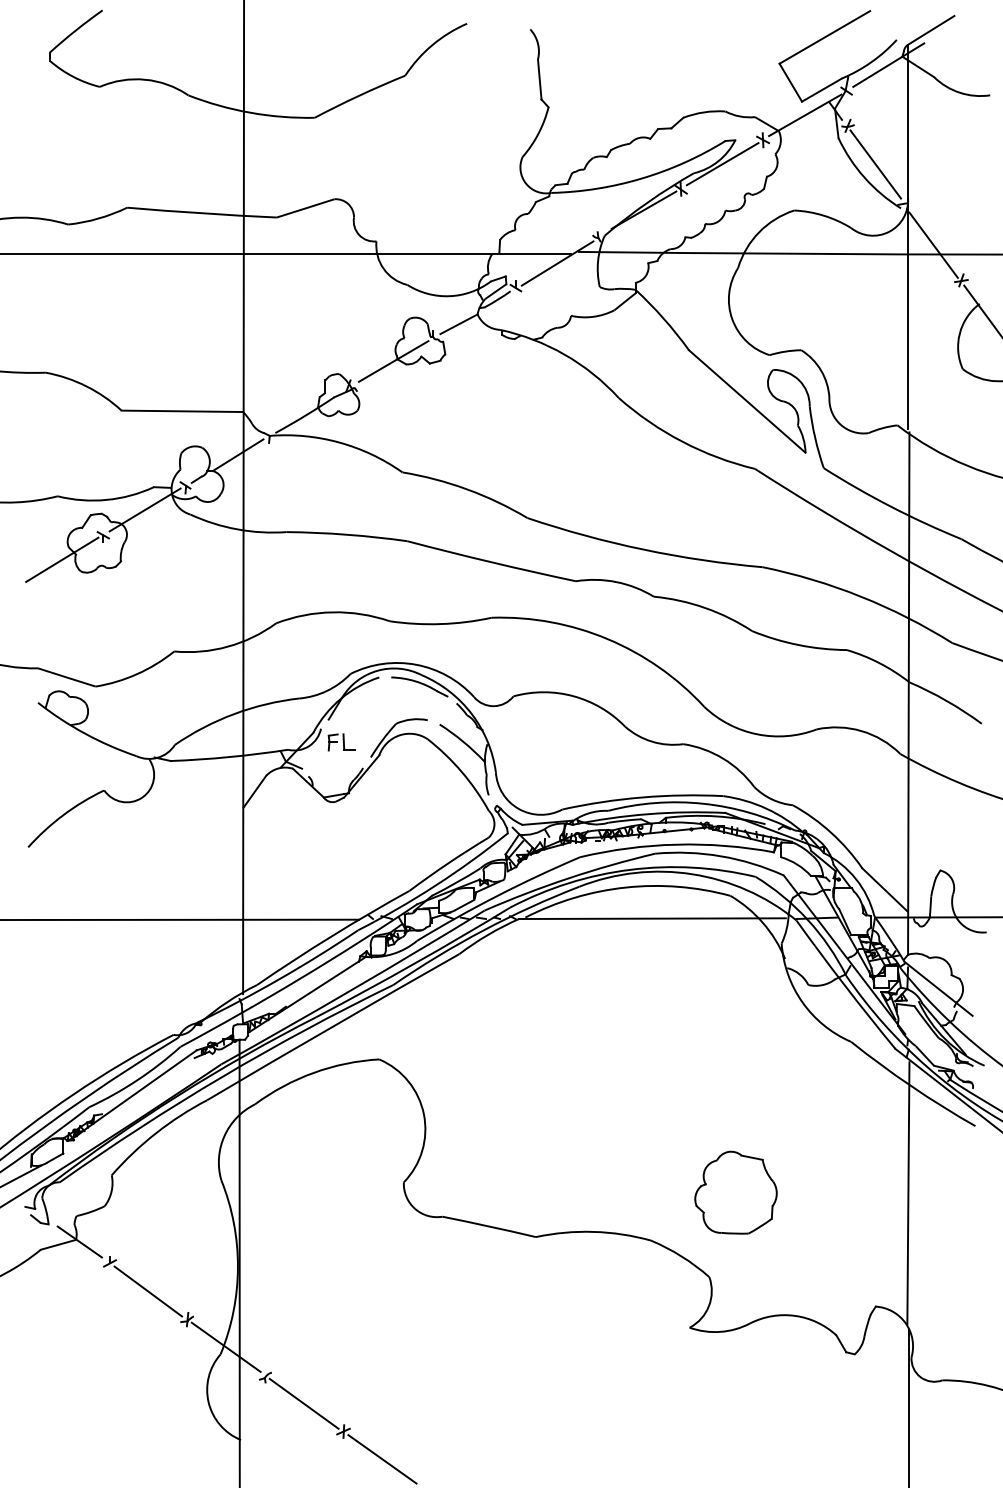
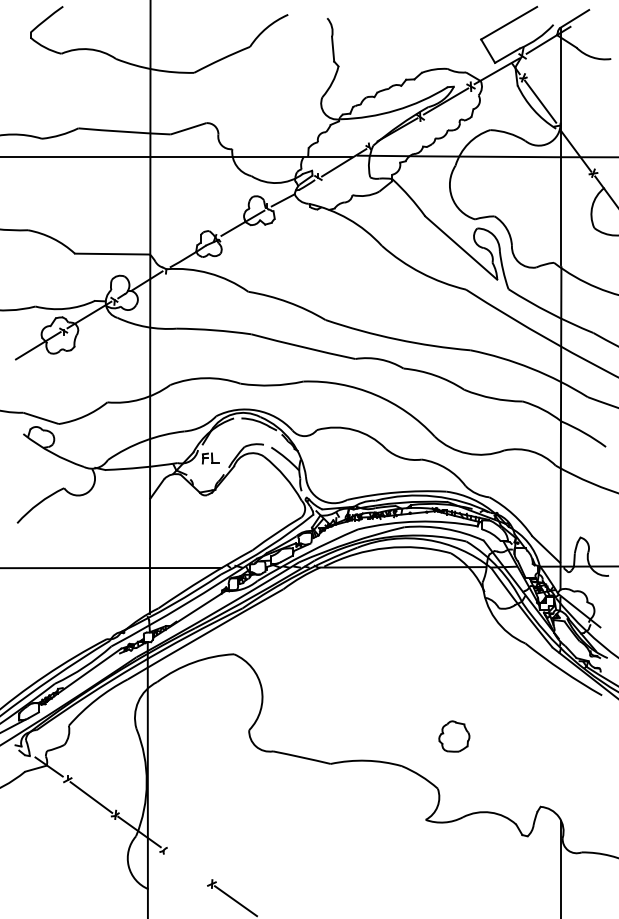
part: (736, 1192) -> (454, 736), size x0.6
line: (908, 1192) -> (560, 736), removed
line: (303, 1403) -> (187, 866), removed

